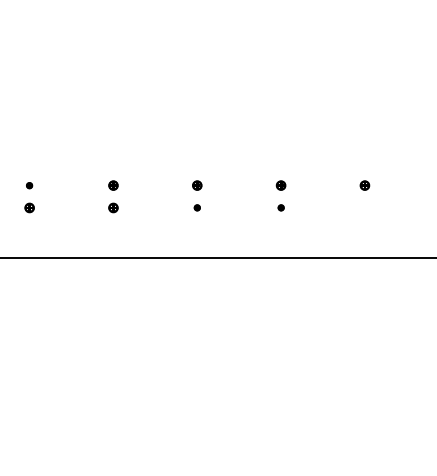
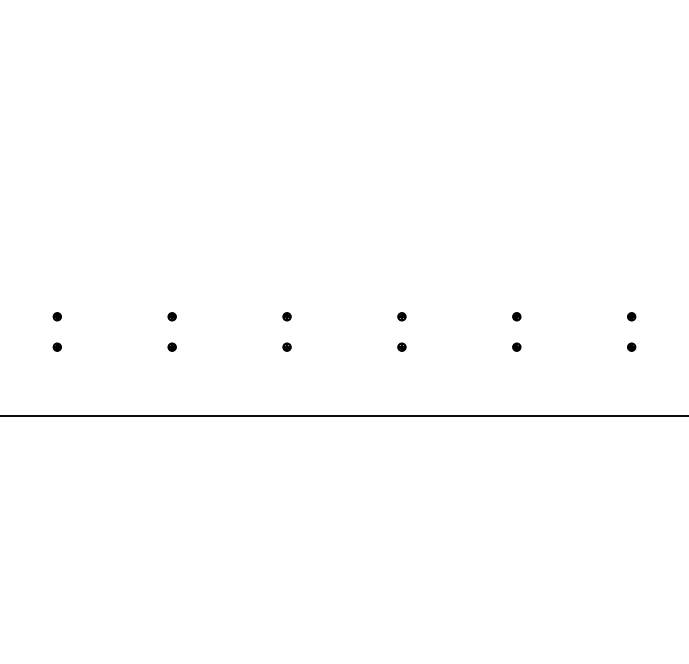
part: (113, 185) -> (286, 316), size x0.62
part: (196, 185) -> (401, 316), size x0.62
part: (280, 185) -> (516, 316), size x0.62
part: (364, 185) -> (631, 316), size x0.62
part: (29, 207) -> (171, 346), size x0.62
part: (113, 207) -> (286, 346), size x0.62
part: (364, 207) -> (631, 346), added

